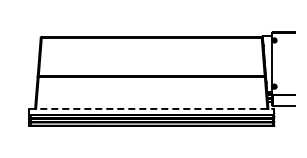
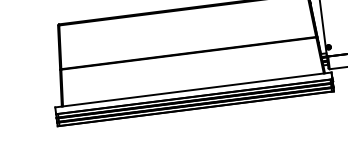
line: (152, 108) -> (194, 89), dashed -> solid

